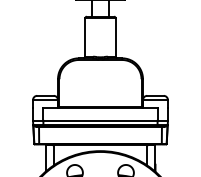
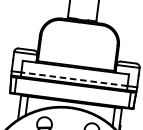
line: (100, 120) -> (74, 78), solid -> dashed

